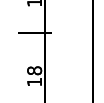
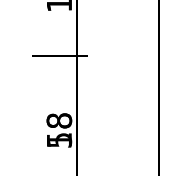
text: (34, 82) -> (59, 140), 18 -> 58

